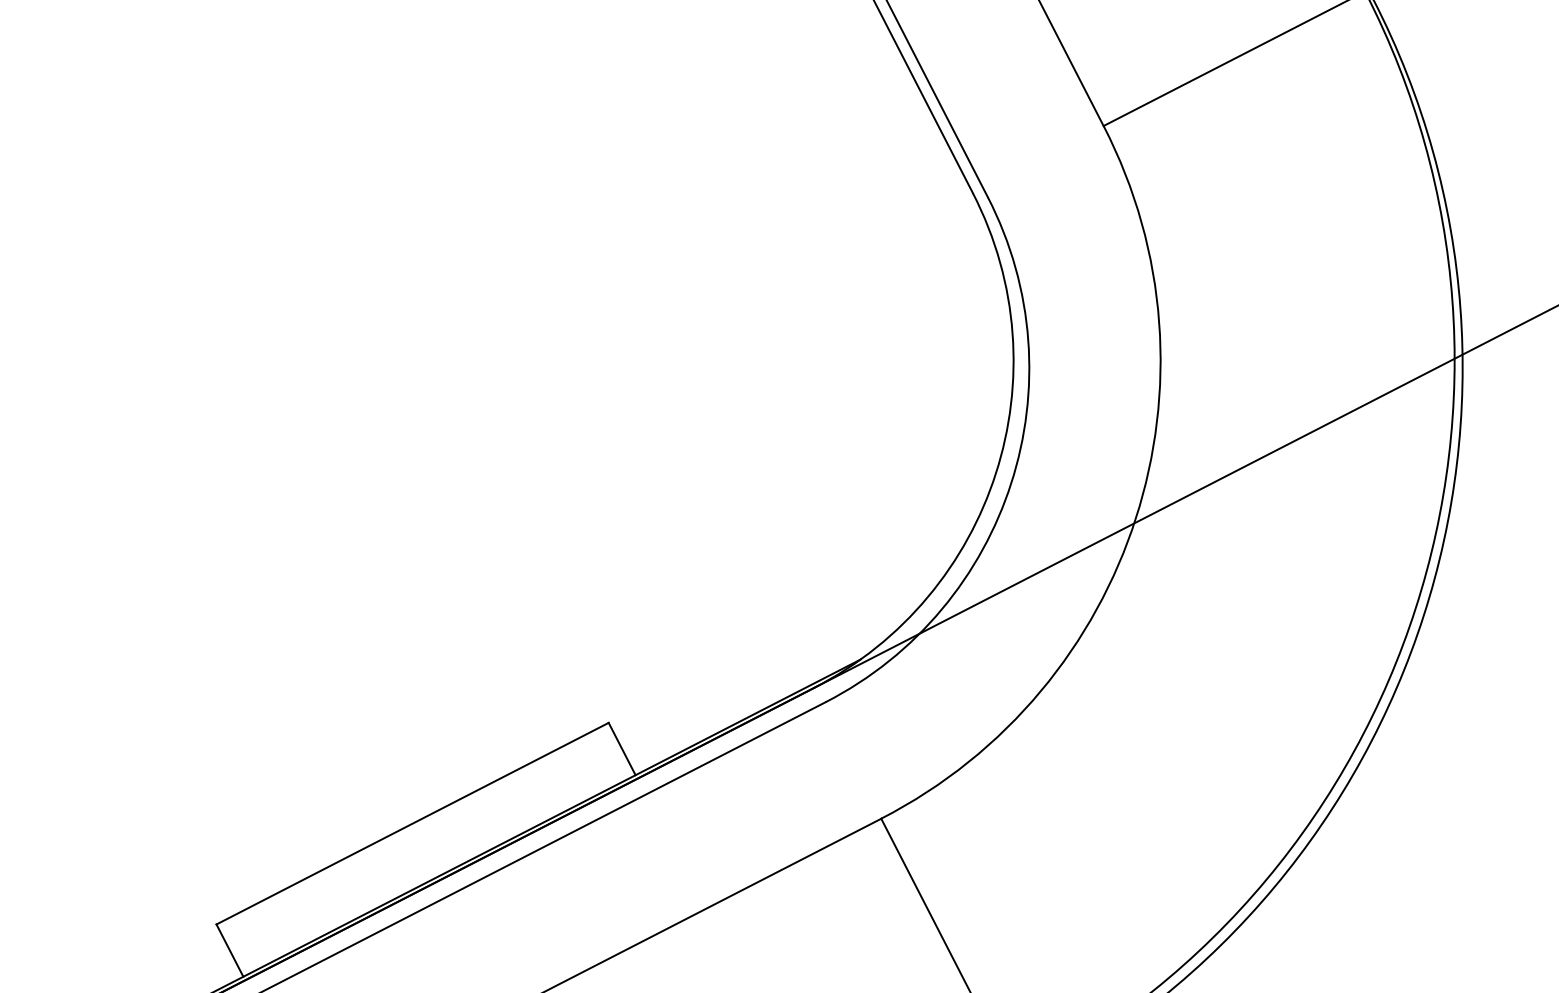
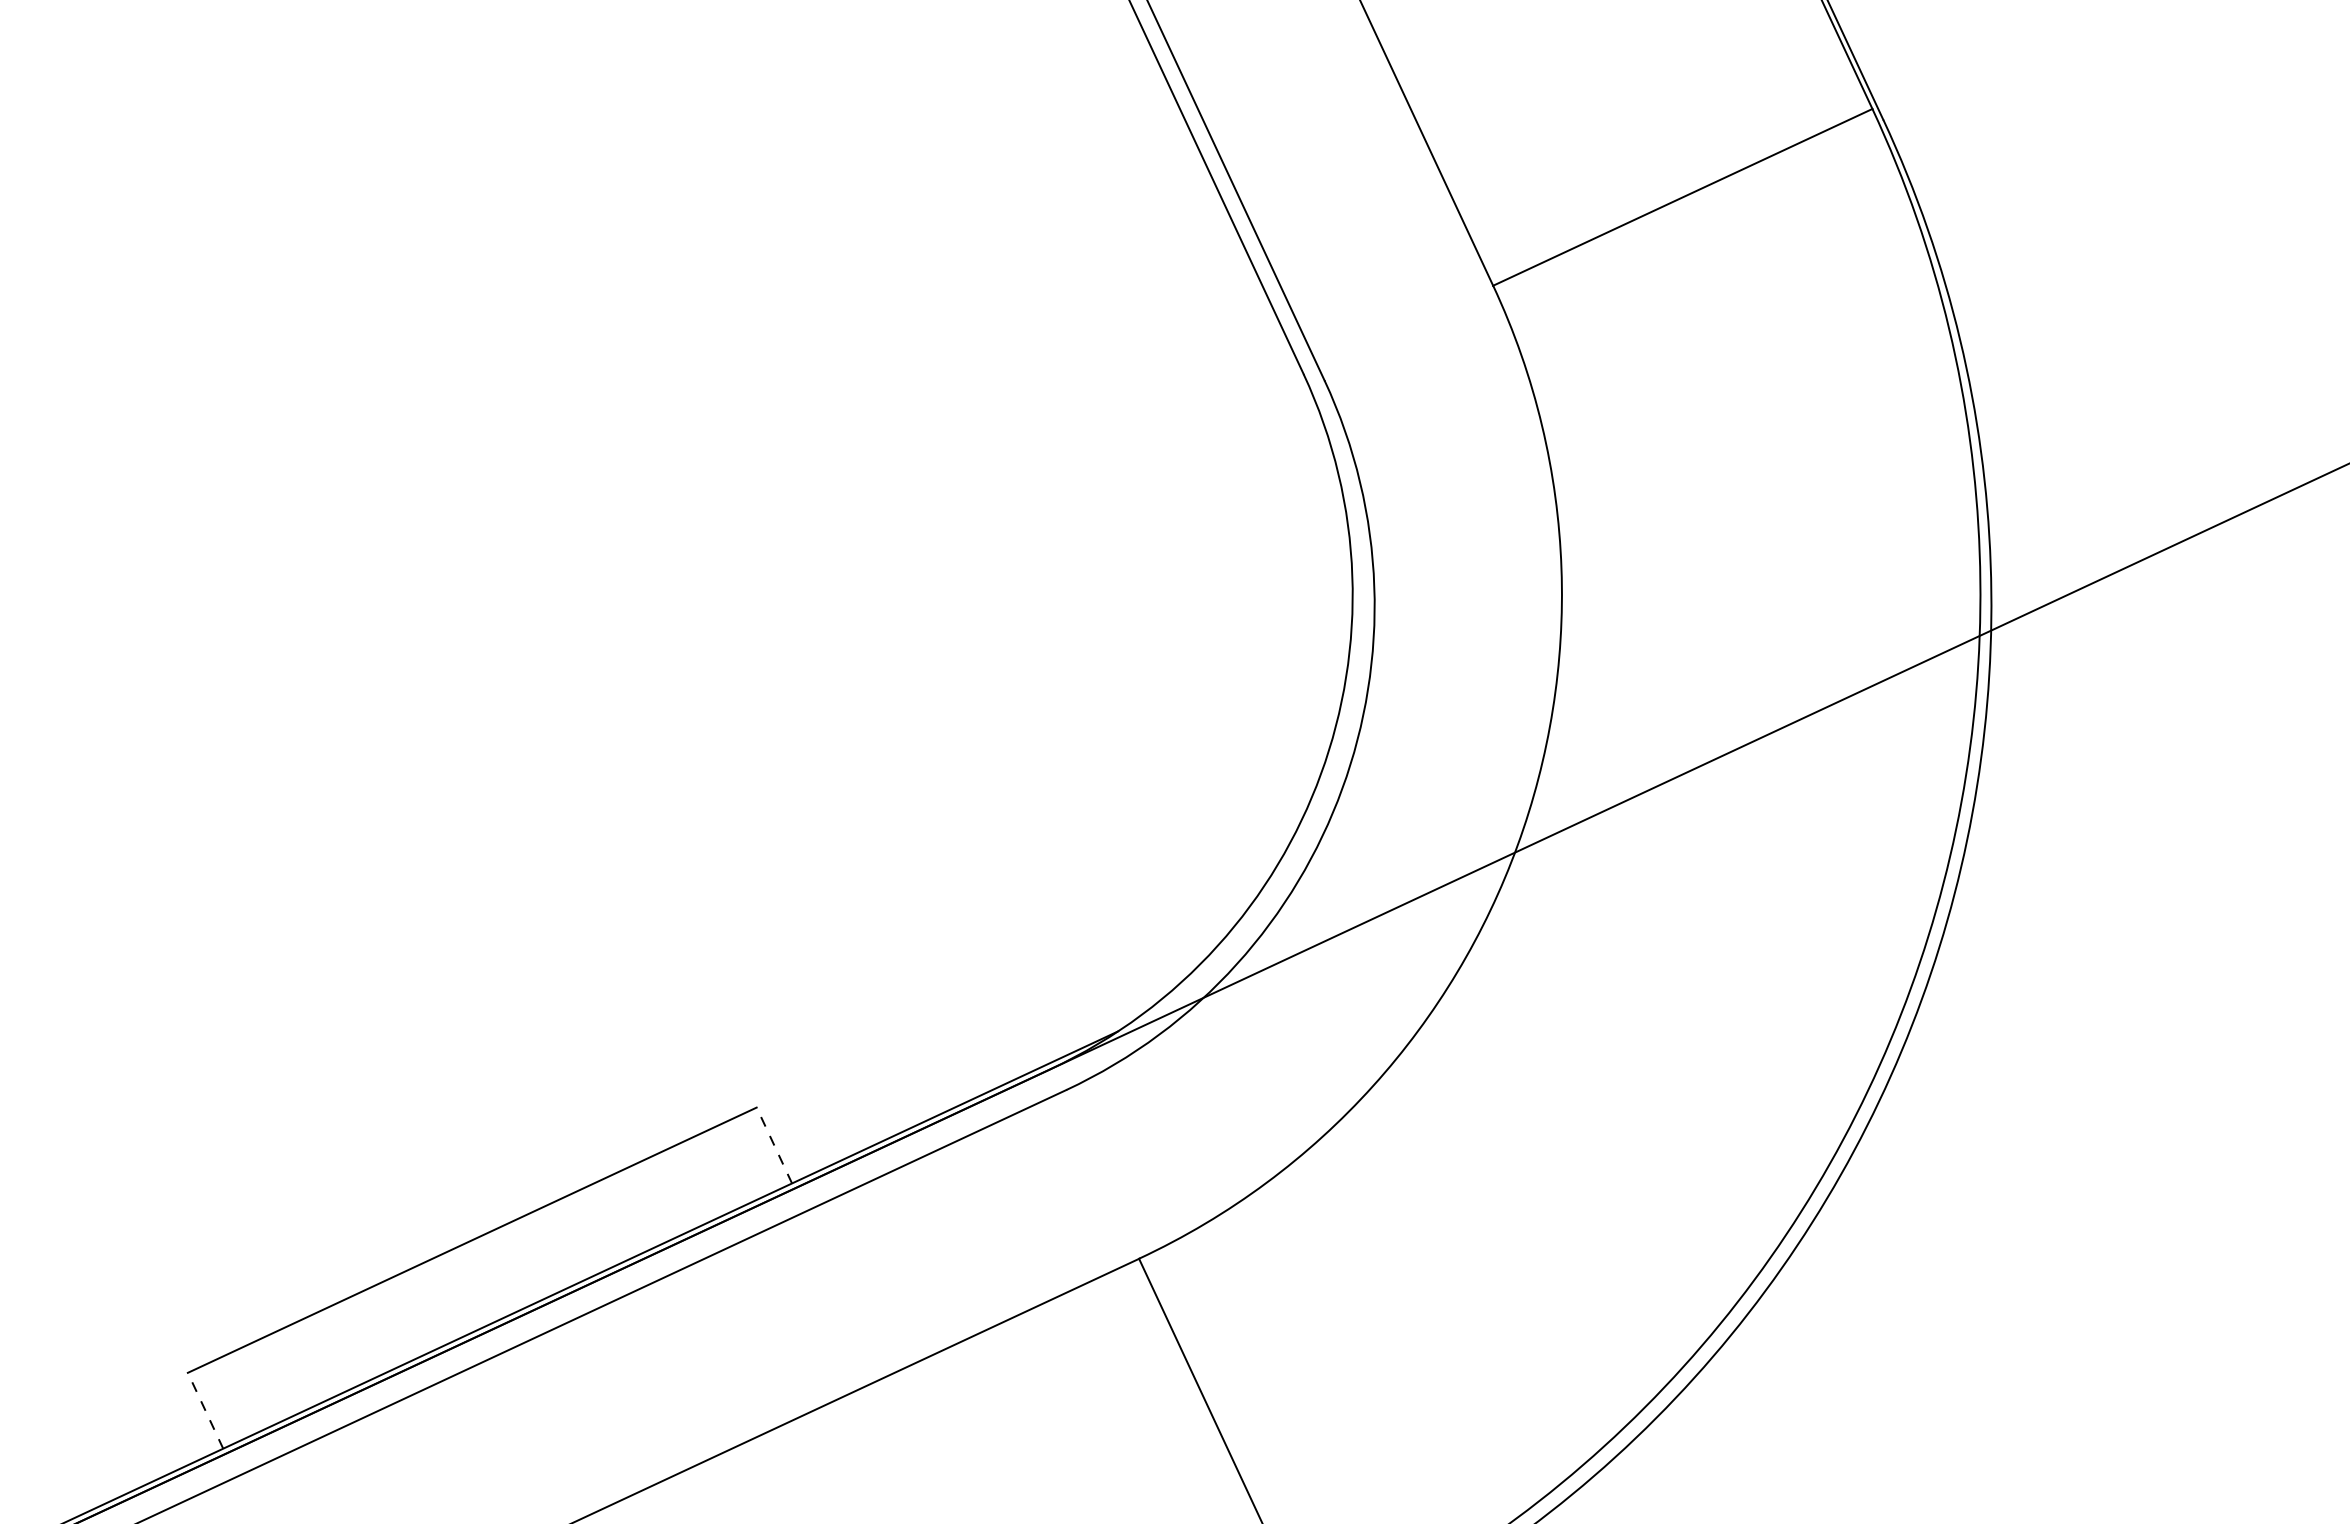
line: (622, 749) -> (774, 1145), solid -> dashed
line: (229, 950) -> (205, 1410), solid -> dashed

